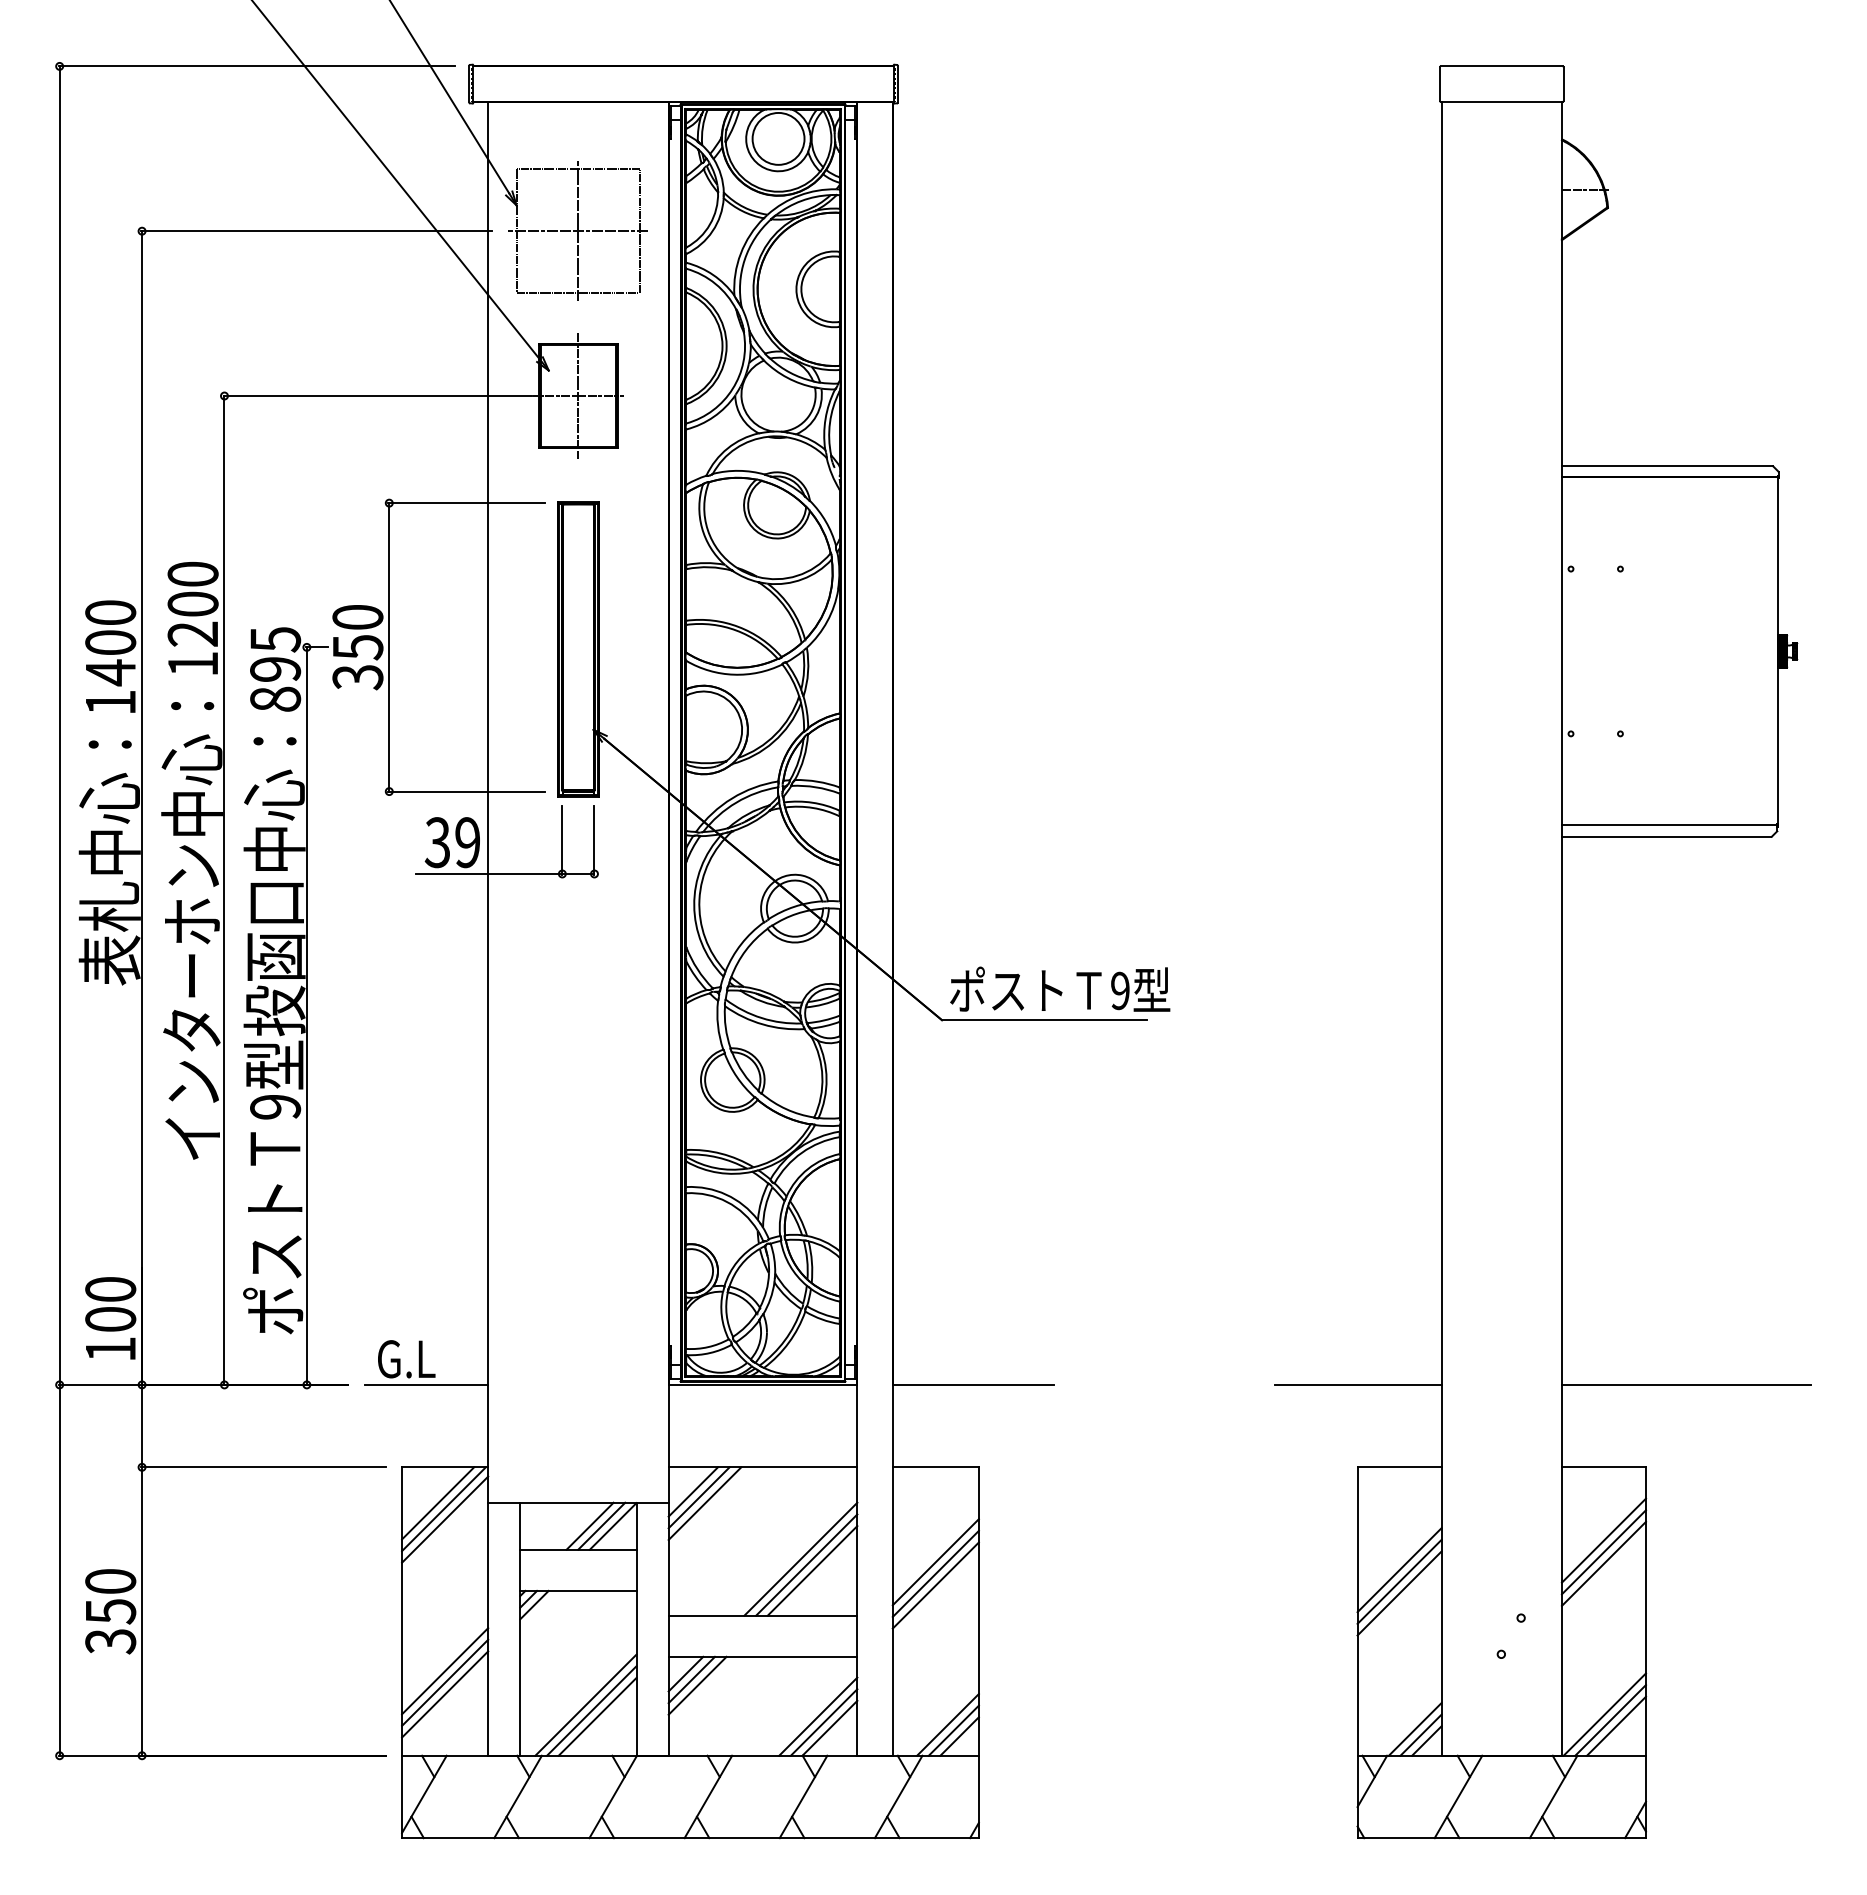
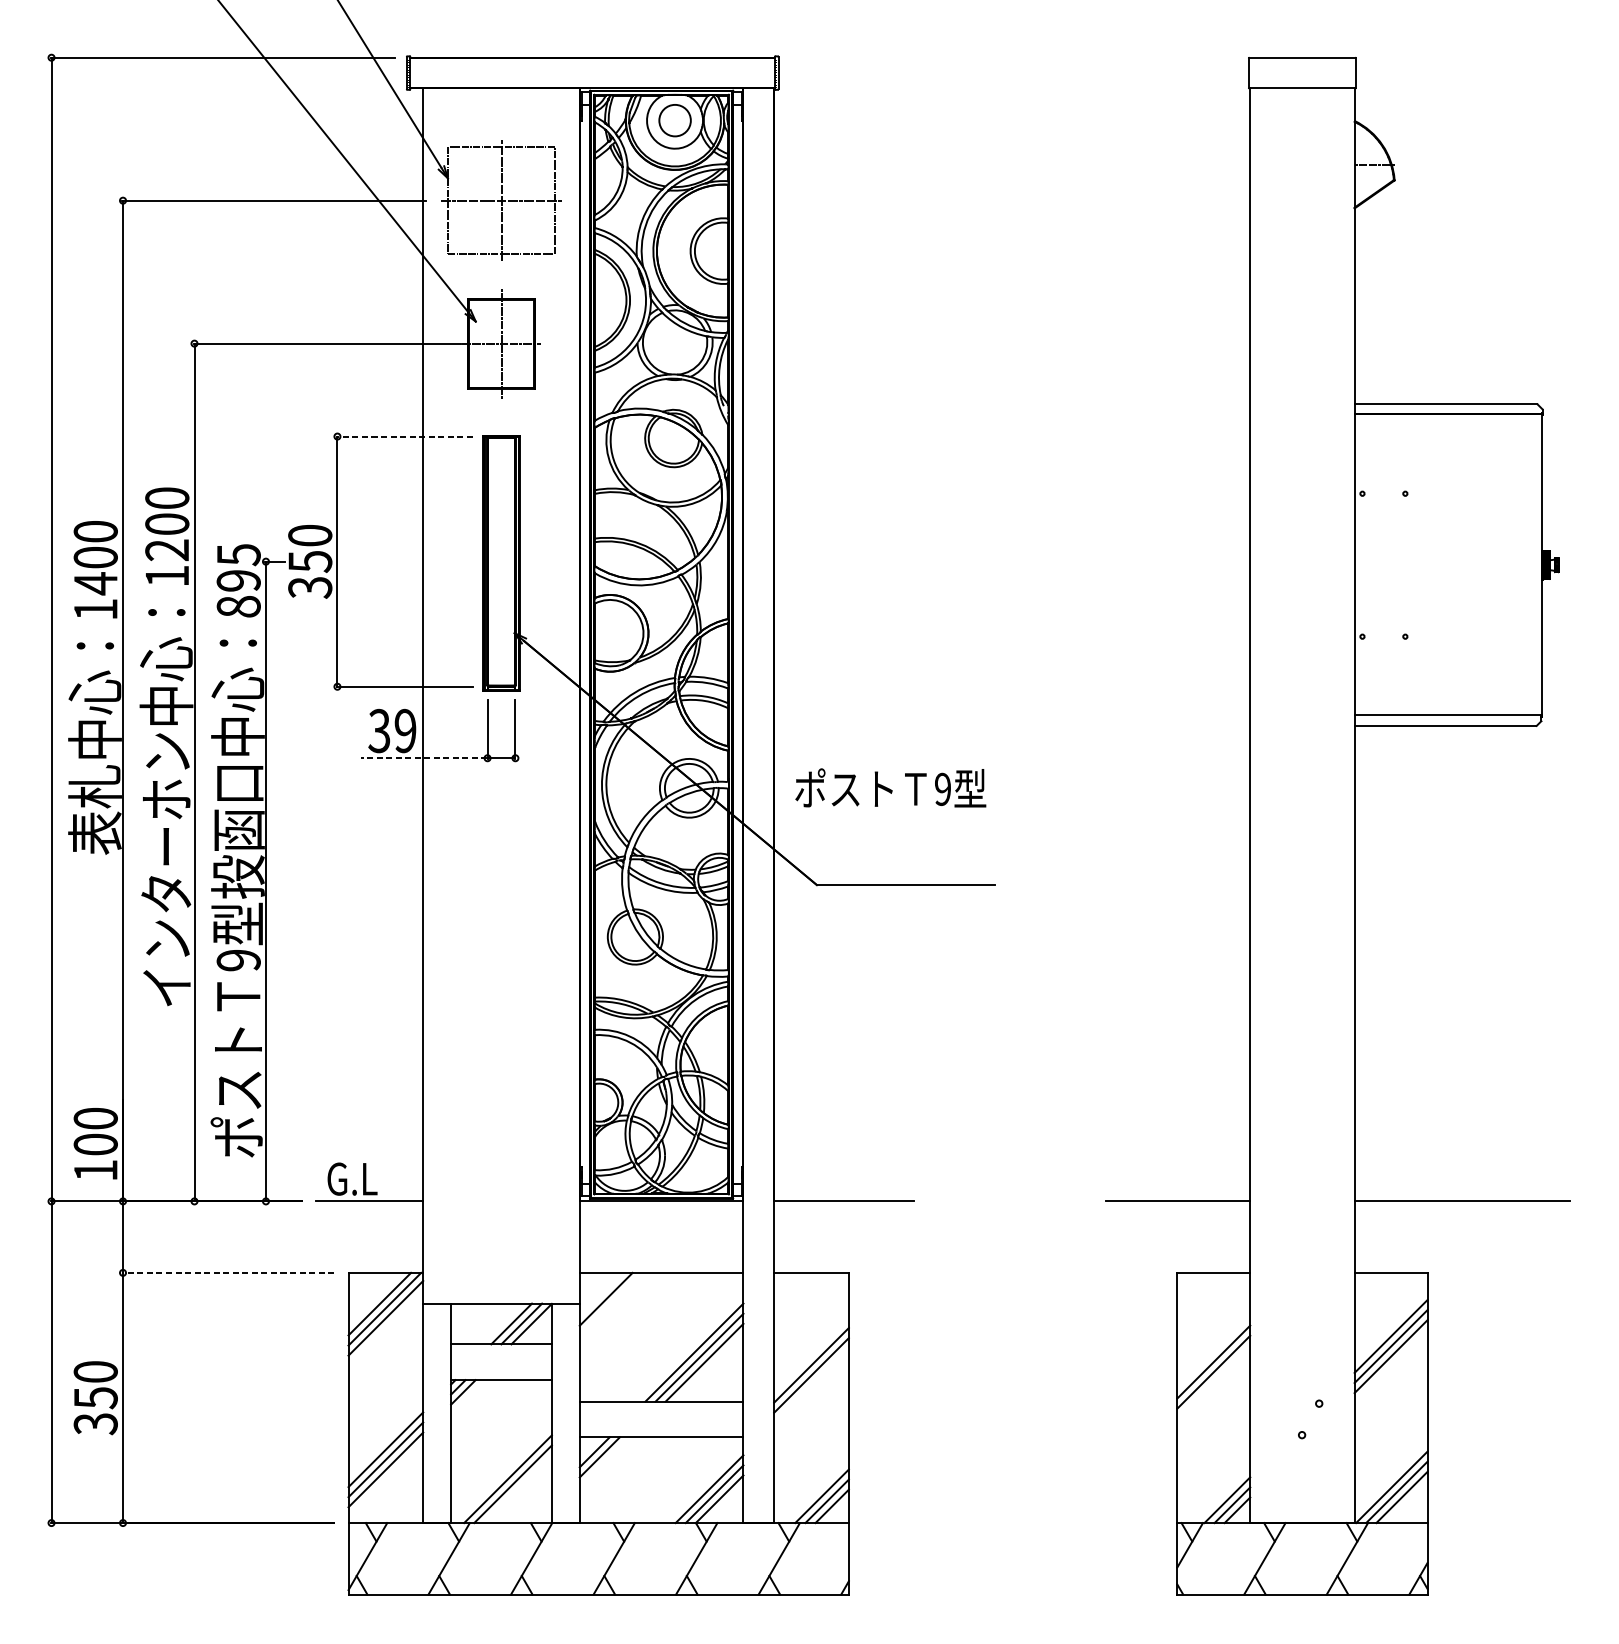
circle: (778, 138) -> (675, 120), size x0.7
line: (466, 503) -> (404, 436), solid -> dashed
line: (489, 873) -> (424, 757), solid -> dashed
text: (1060, 988) -> (891, 787), moved
line: (262, 1467) -> (227, 1273), solid -> dashed
line: (693, 1491) -> (601, 1293), removed
line: (704, 1503) -> (610, 1304), removed
line: (935, 1562) -> (811, 1355), removed
line: (1399, 1593) -> (1213, 1382), removed
line: (697, 1685) -> (604, 1462), removed
line: (597, 1716) -> (518, 1489), removed

